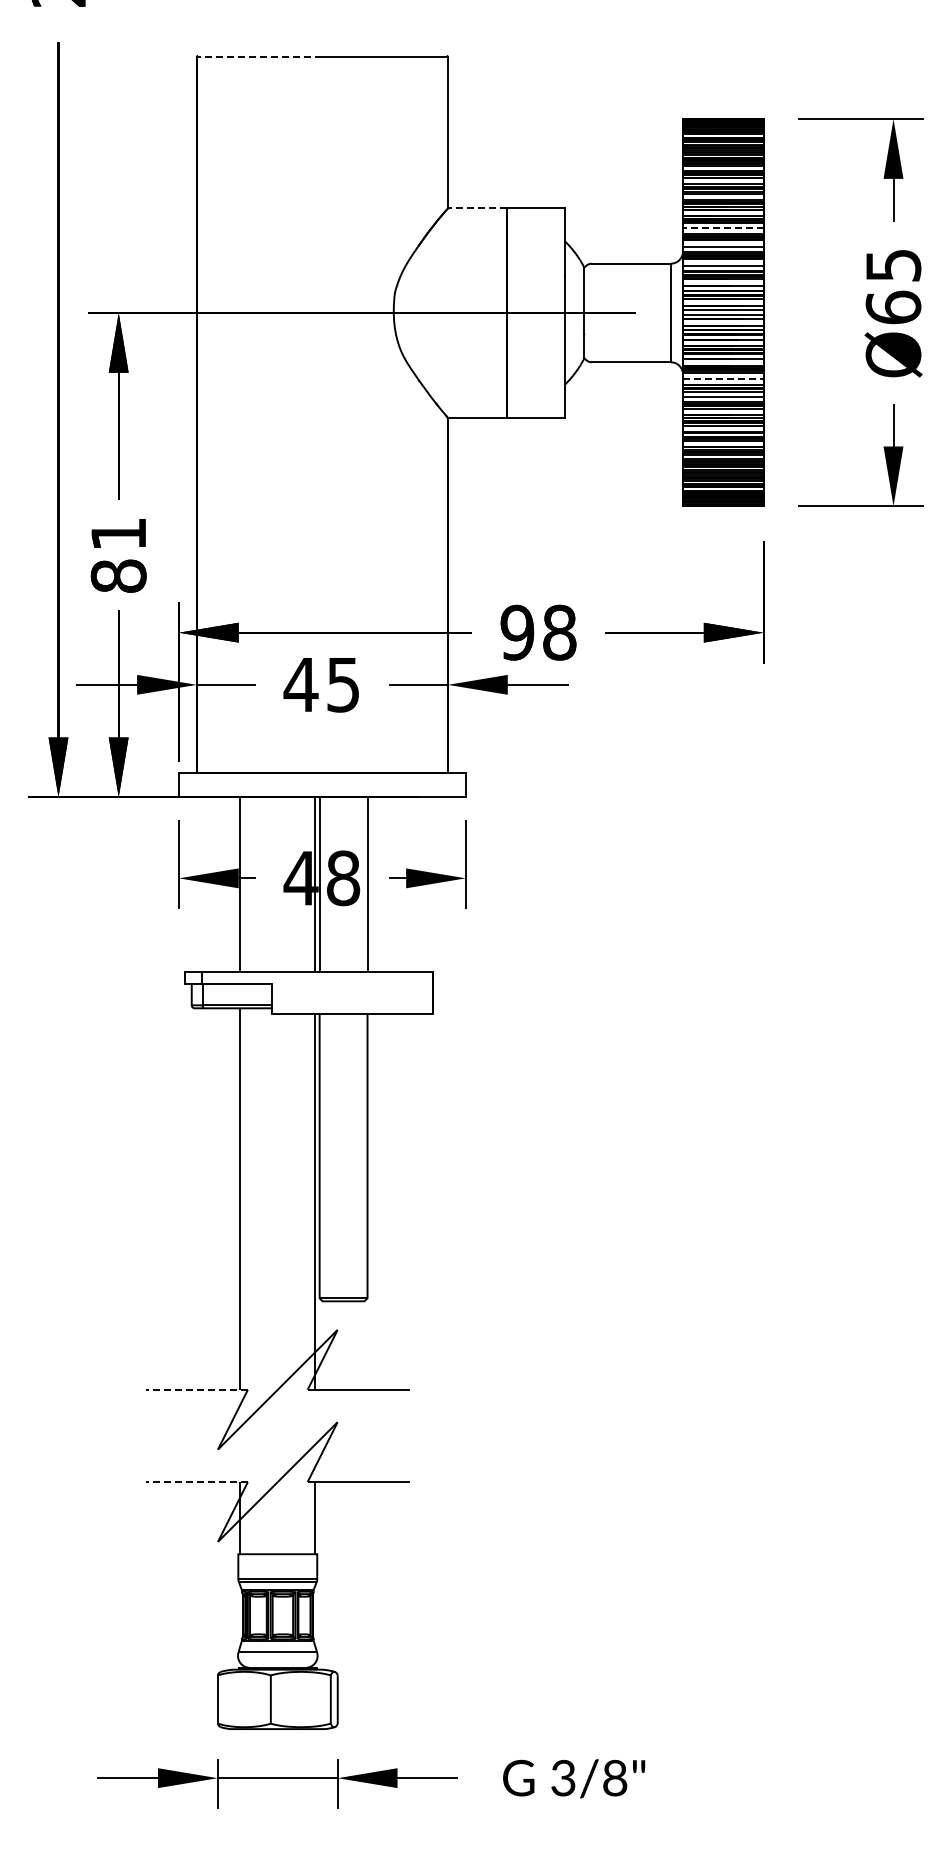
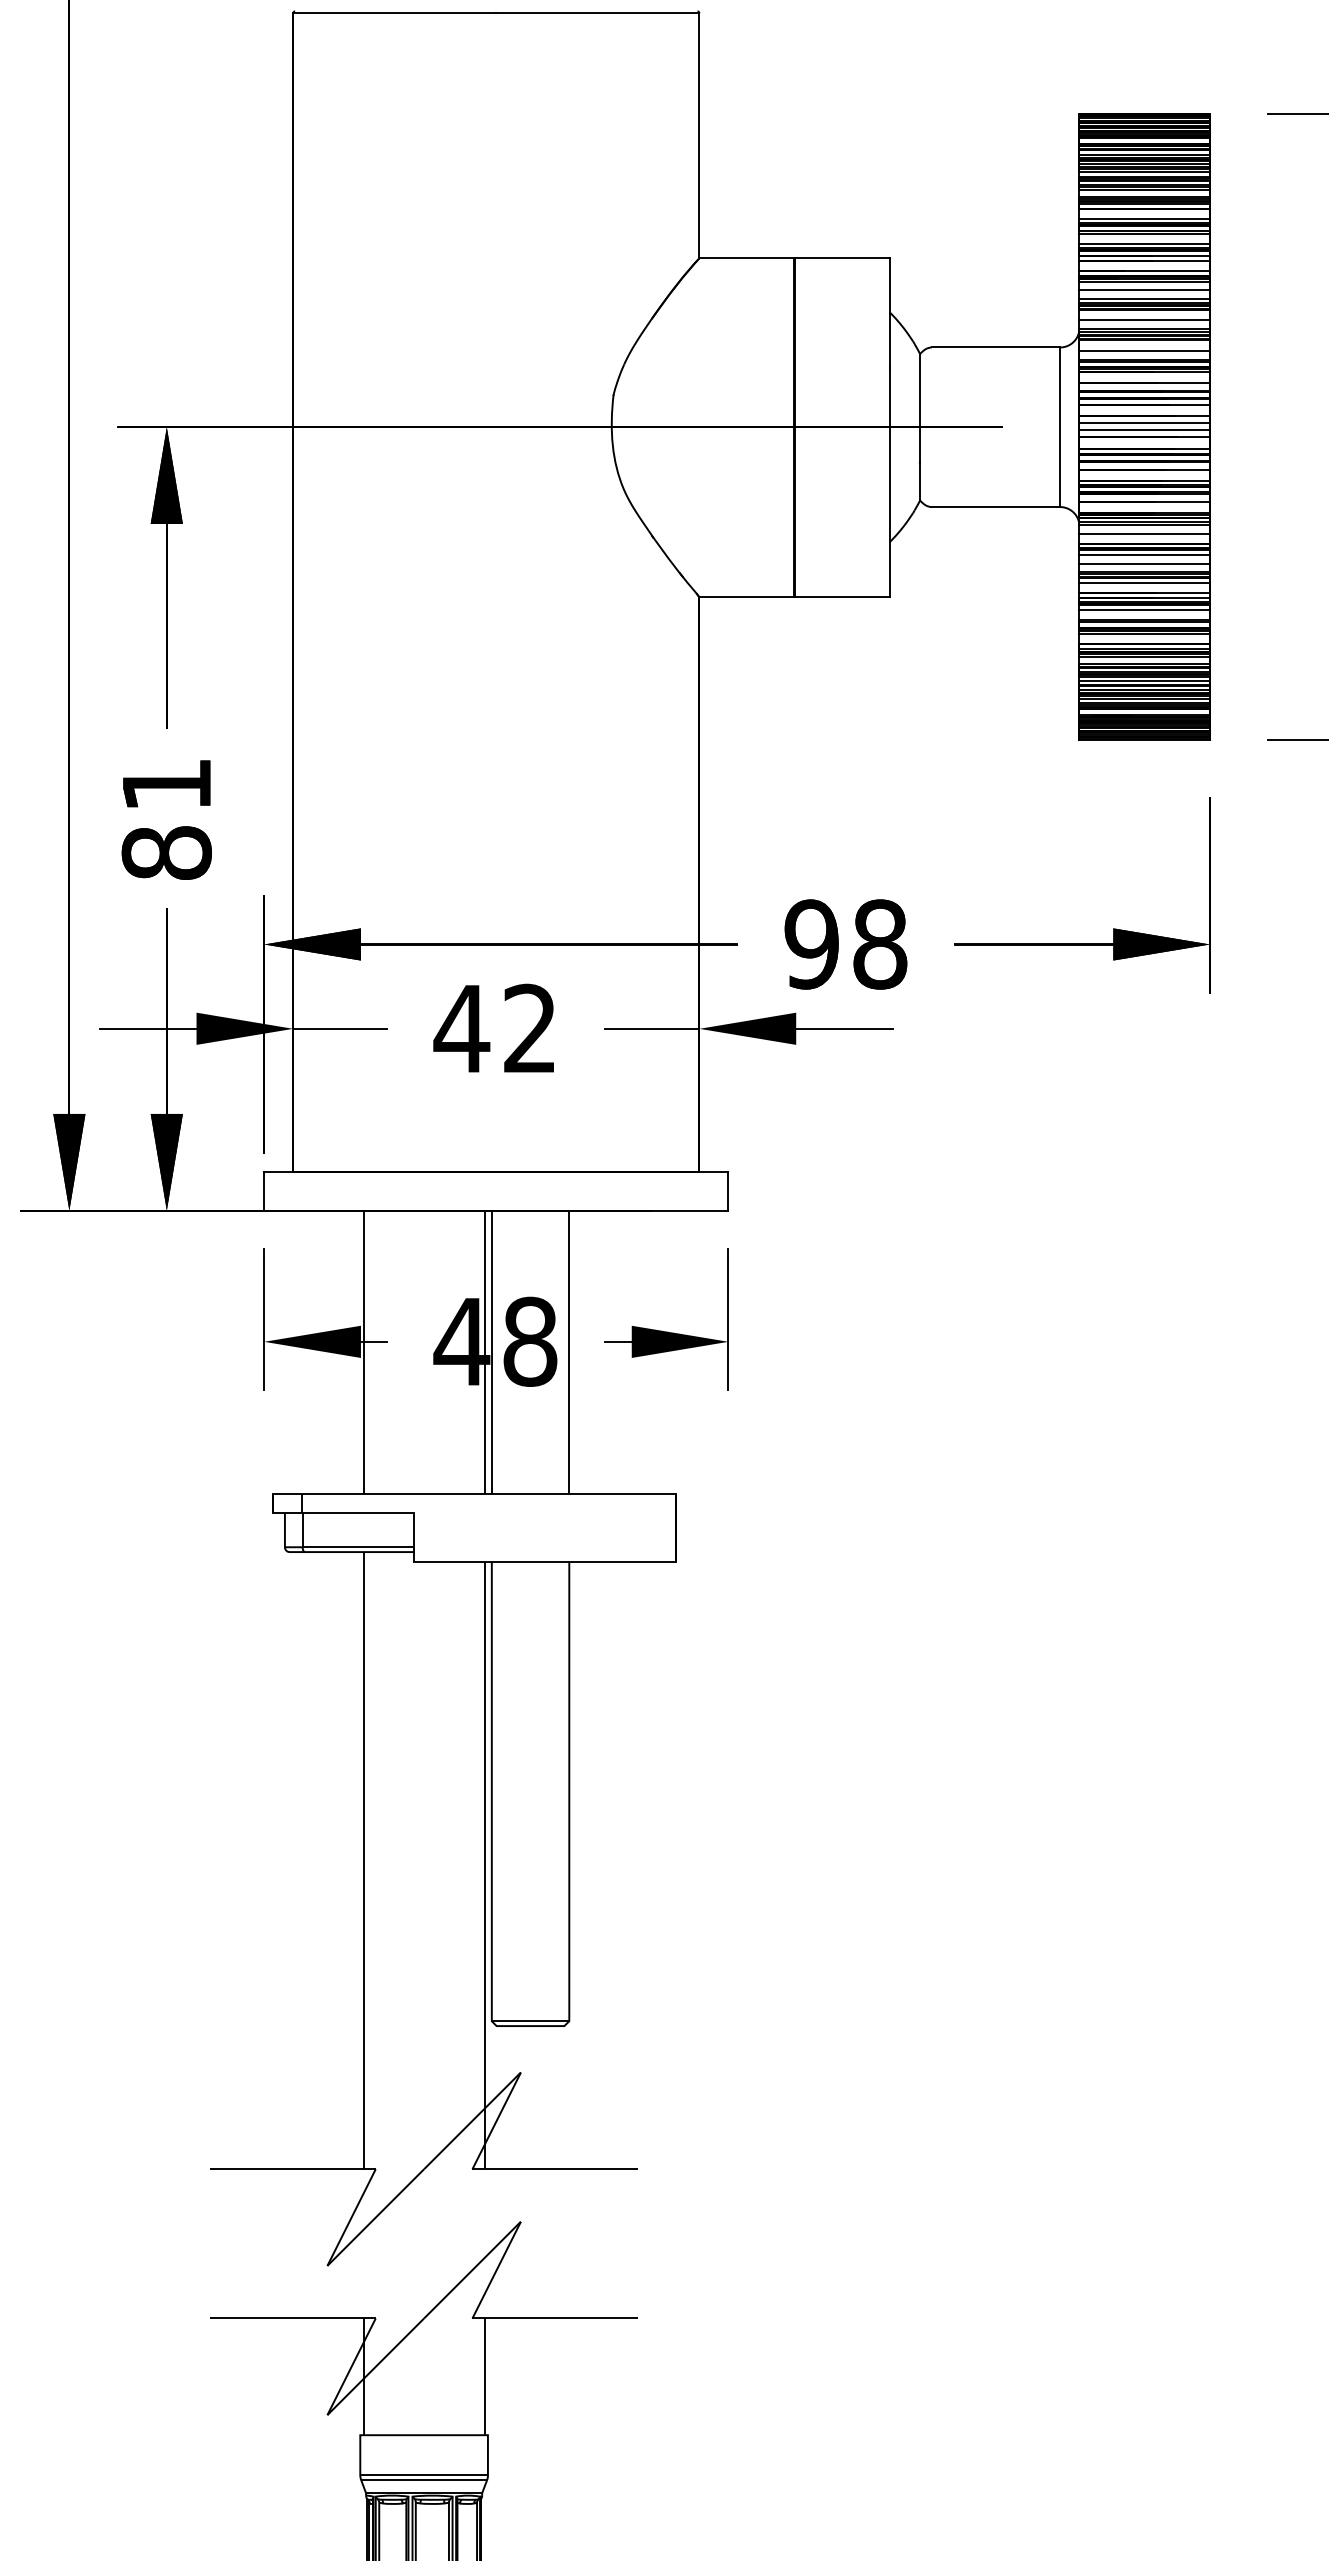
line: (259, 57) -> (394, 13), dashed -> solid
line: (476, 208) -> (745, 258), dashed -> solid
line: (722, 227) -> (1143, 288), dashed -> solid
line: (723, 378) -> (1145, 533), dashed -> solid
text: (342, 684) -> (528, 1028), 45 -> 42
line: (196, 1389) -> (292, 2168), dashed -> solid
line: (196, 1482) -> (292, 2319), dashed -> solid

